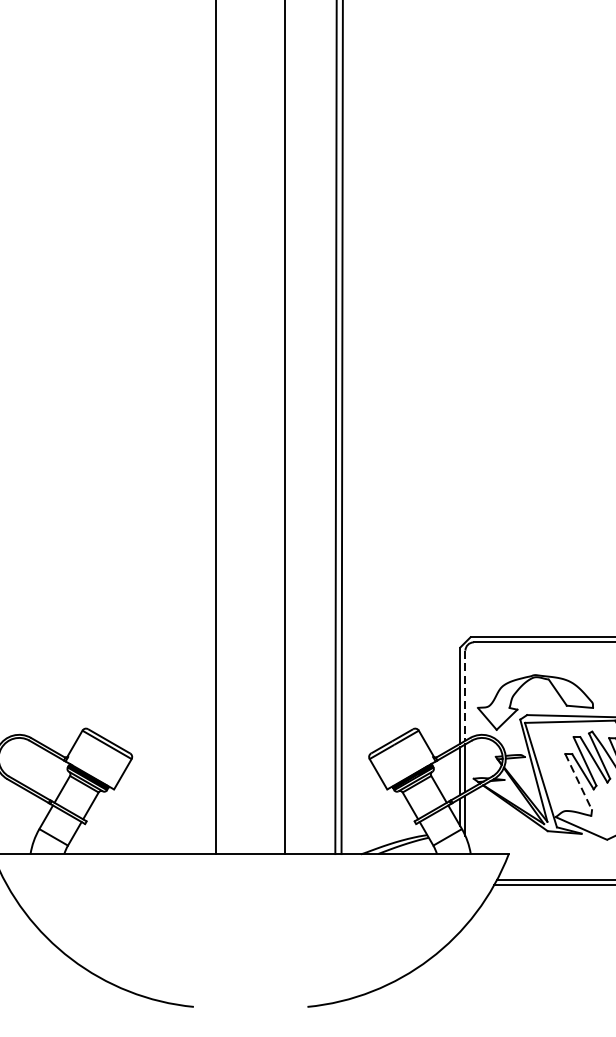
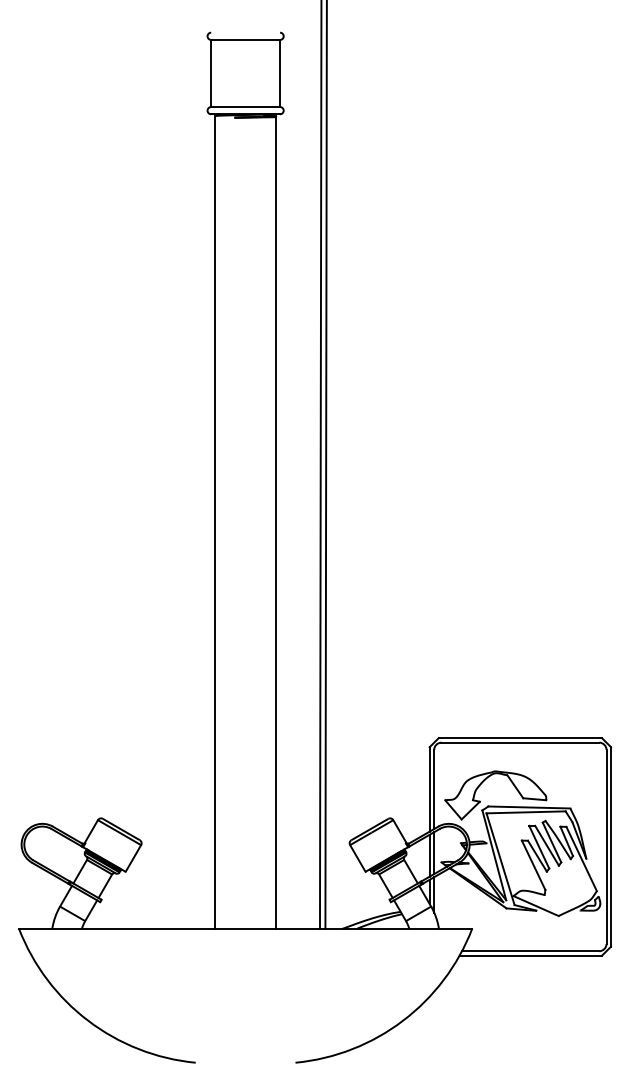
line: (465, 695) -> (434, 789), dashed -> solid
line: (578, 782) -> (533, 865), dashed -> solid

